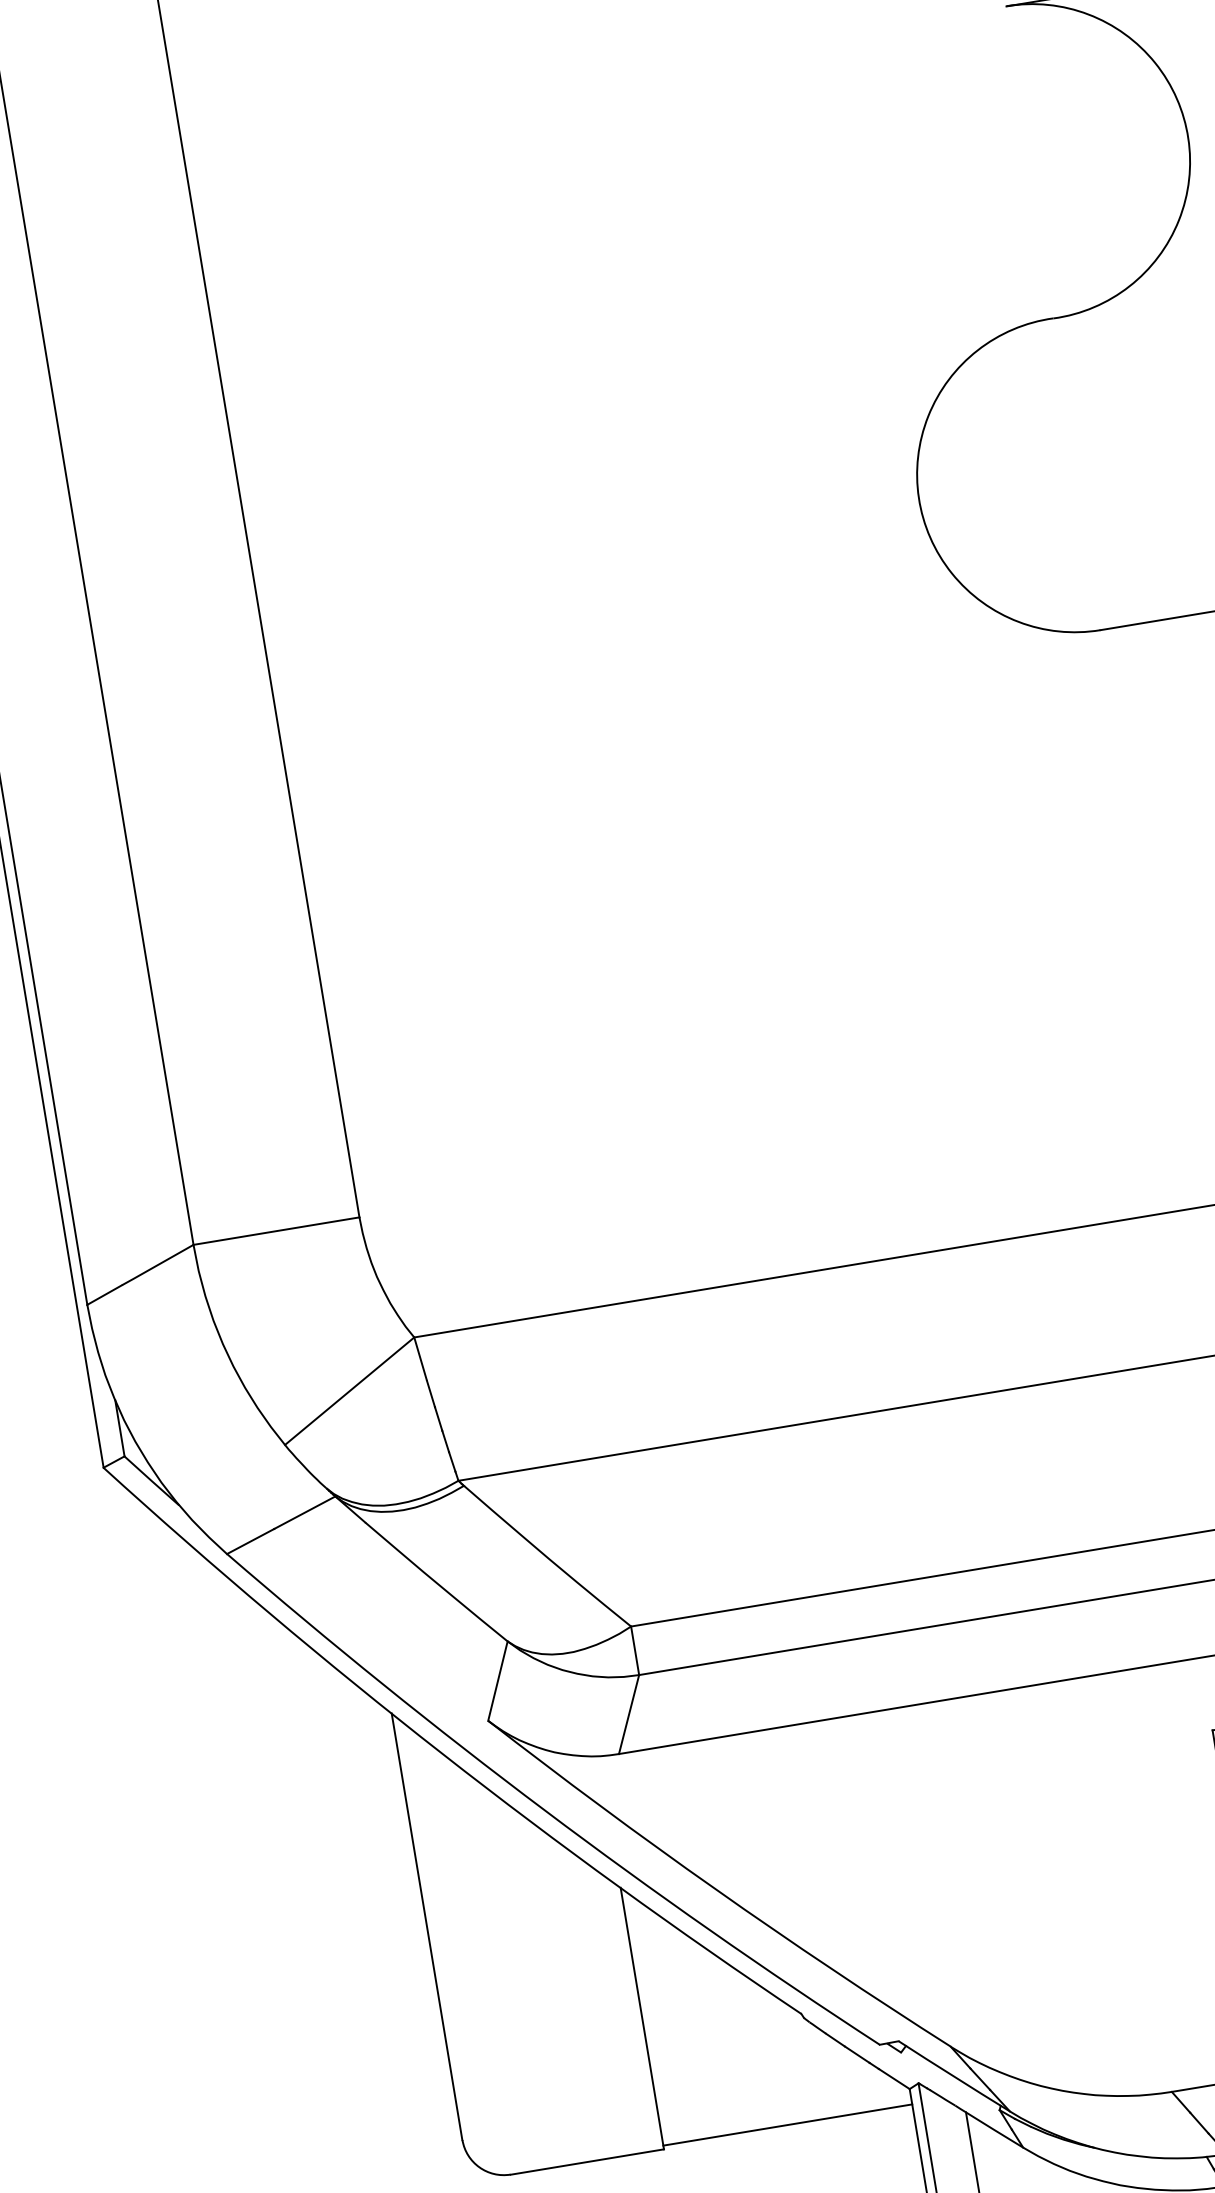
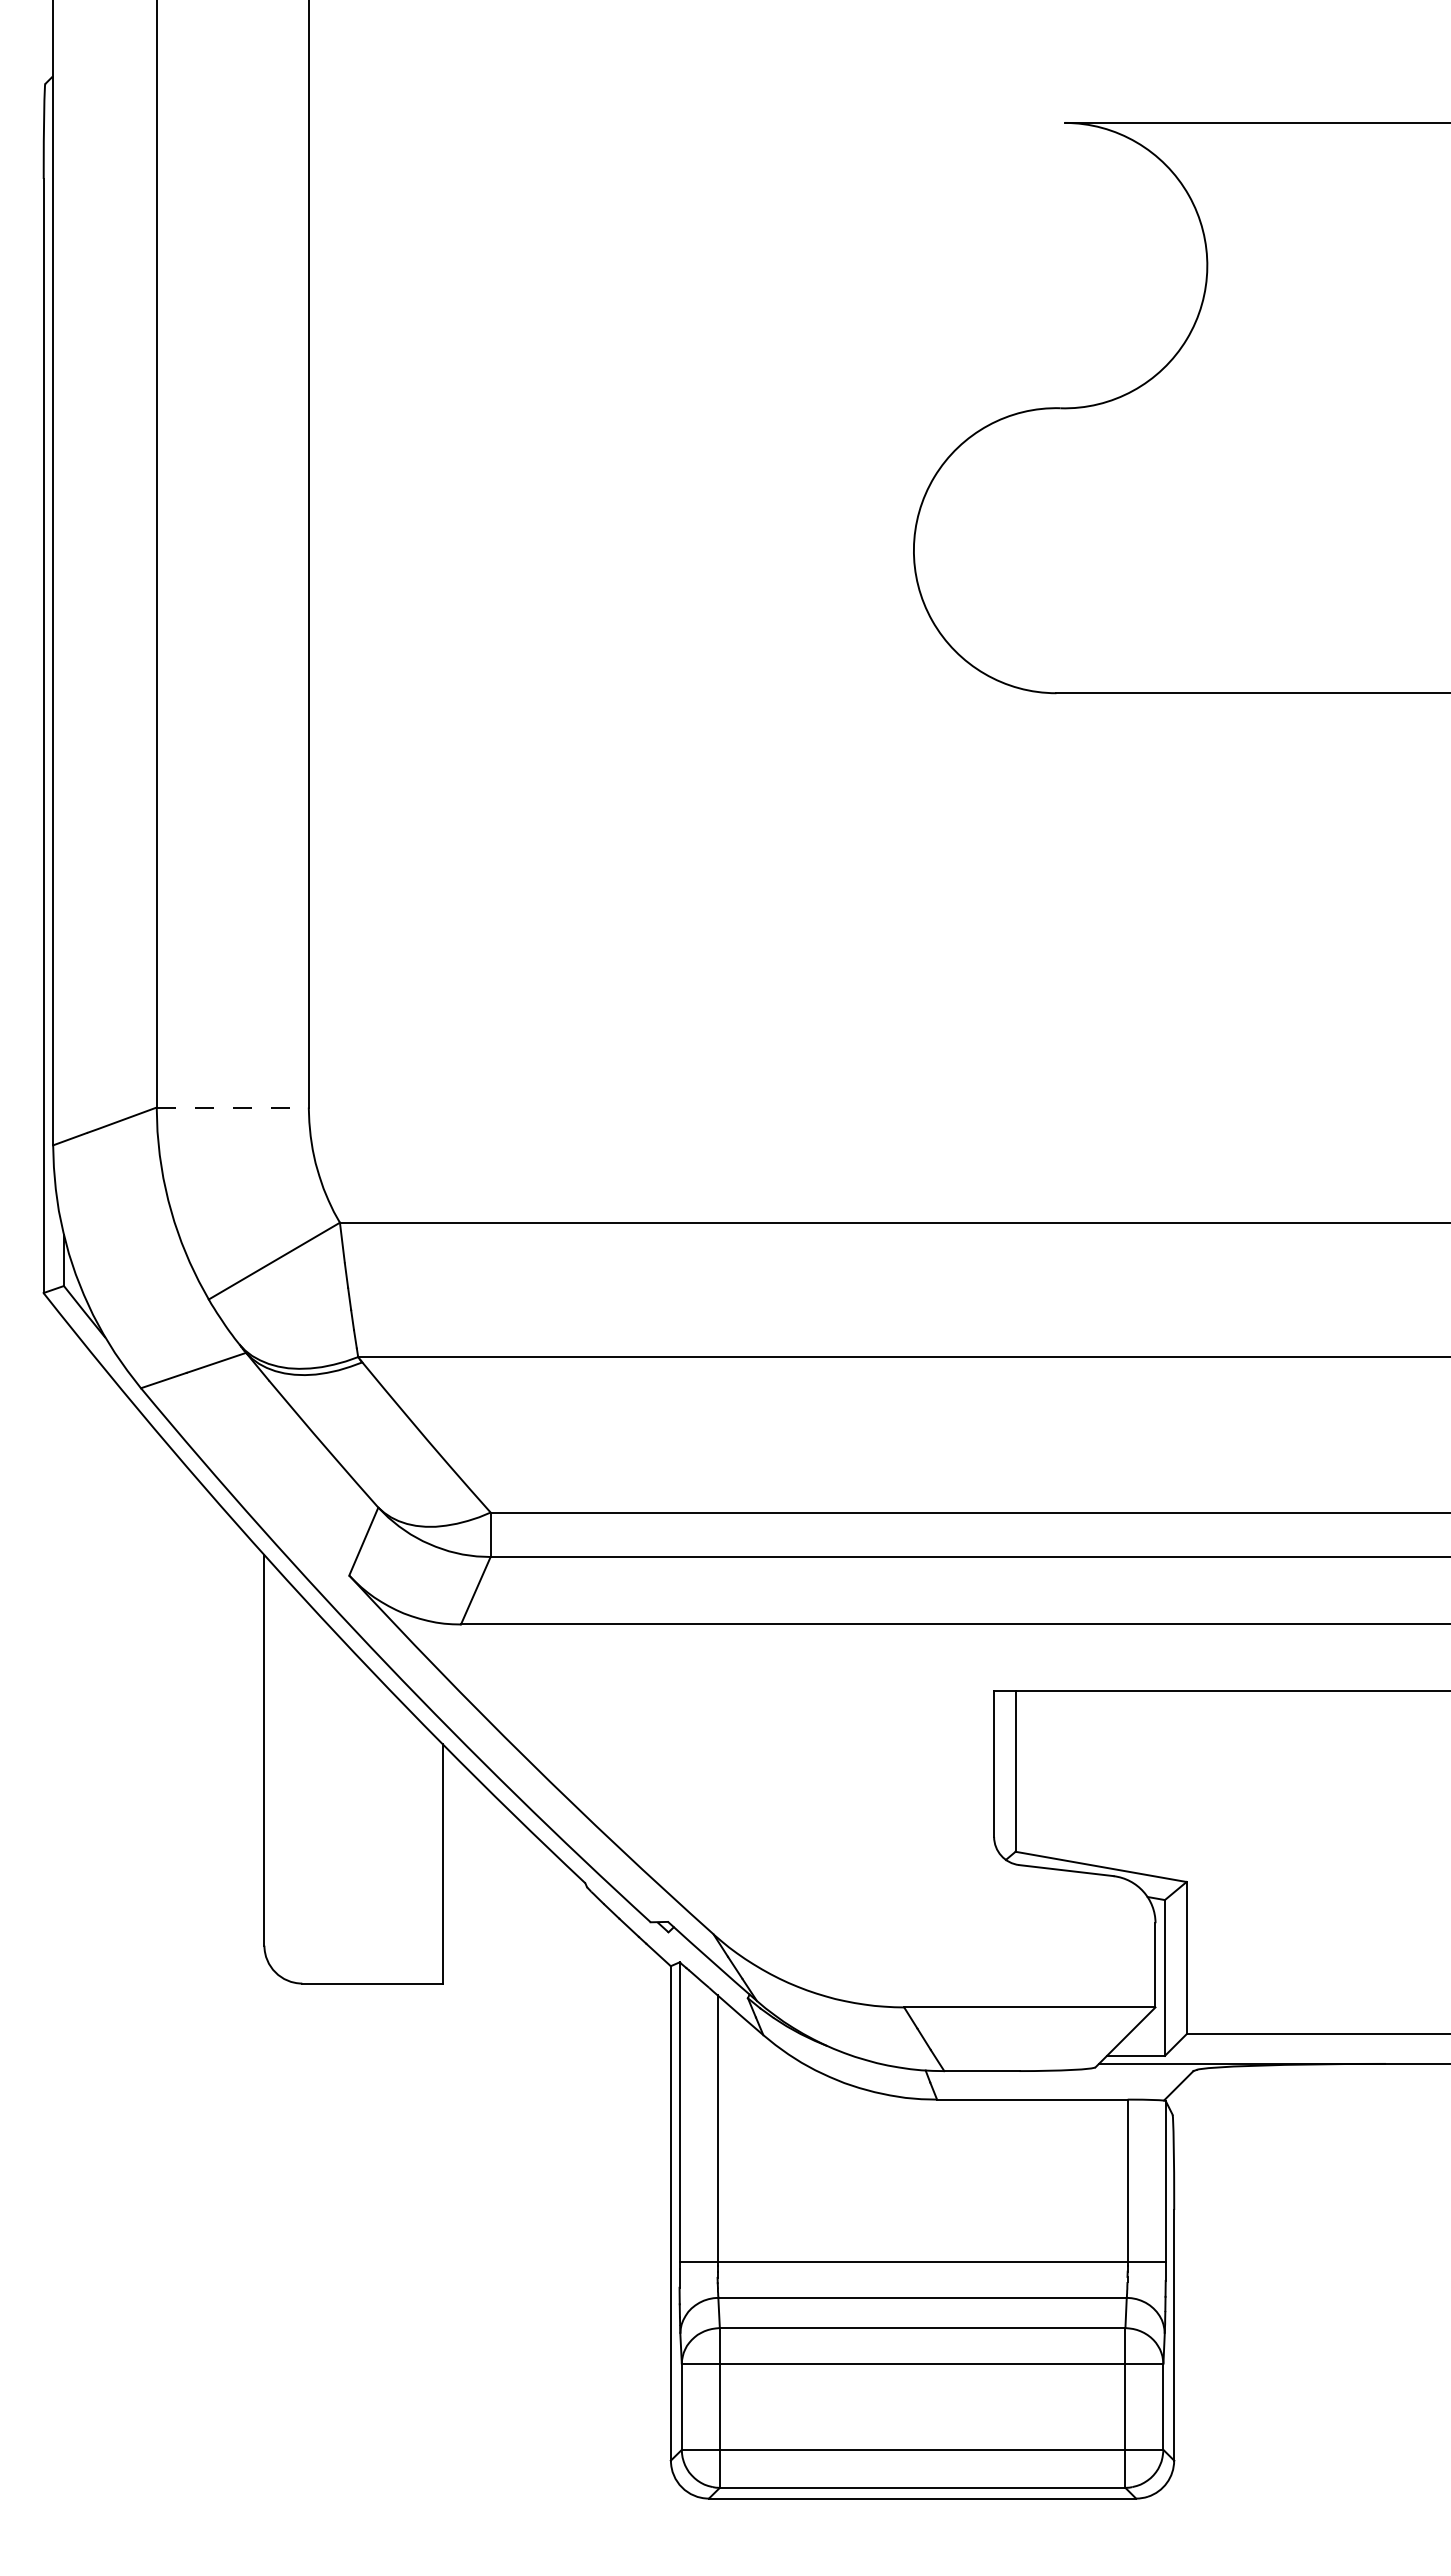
line: (277, 1230) -> (233, 1107), solid -> dashed
line: (787, 2125) -> (556, 1980), removed

